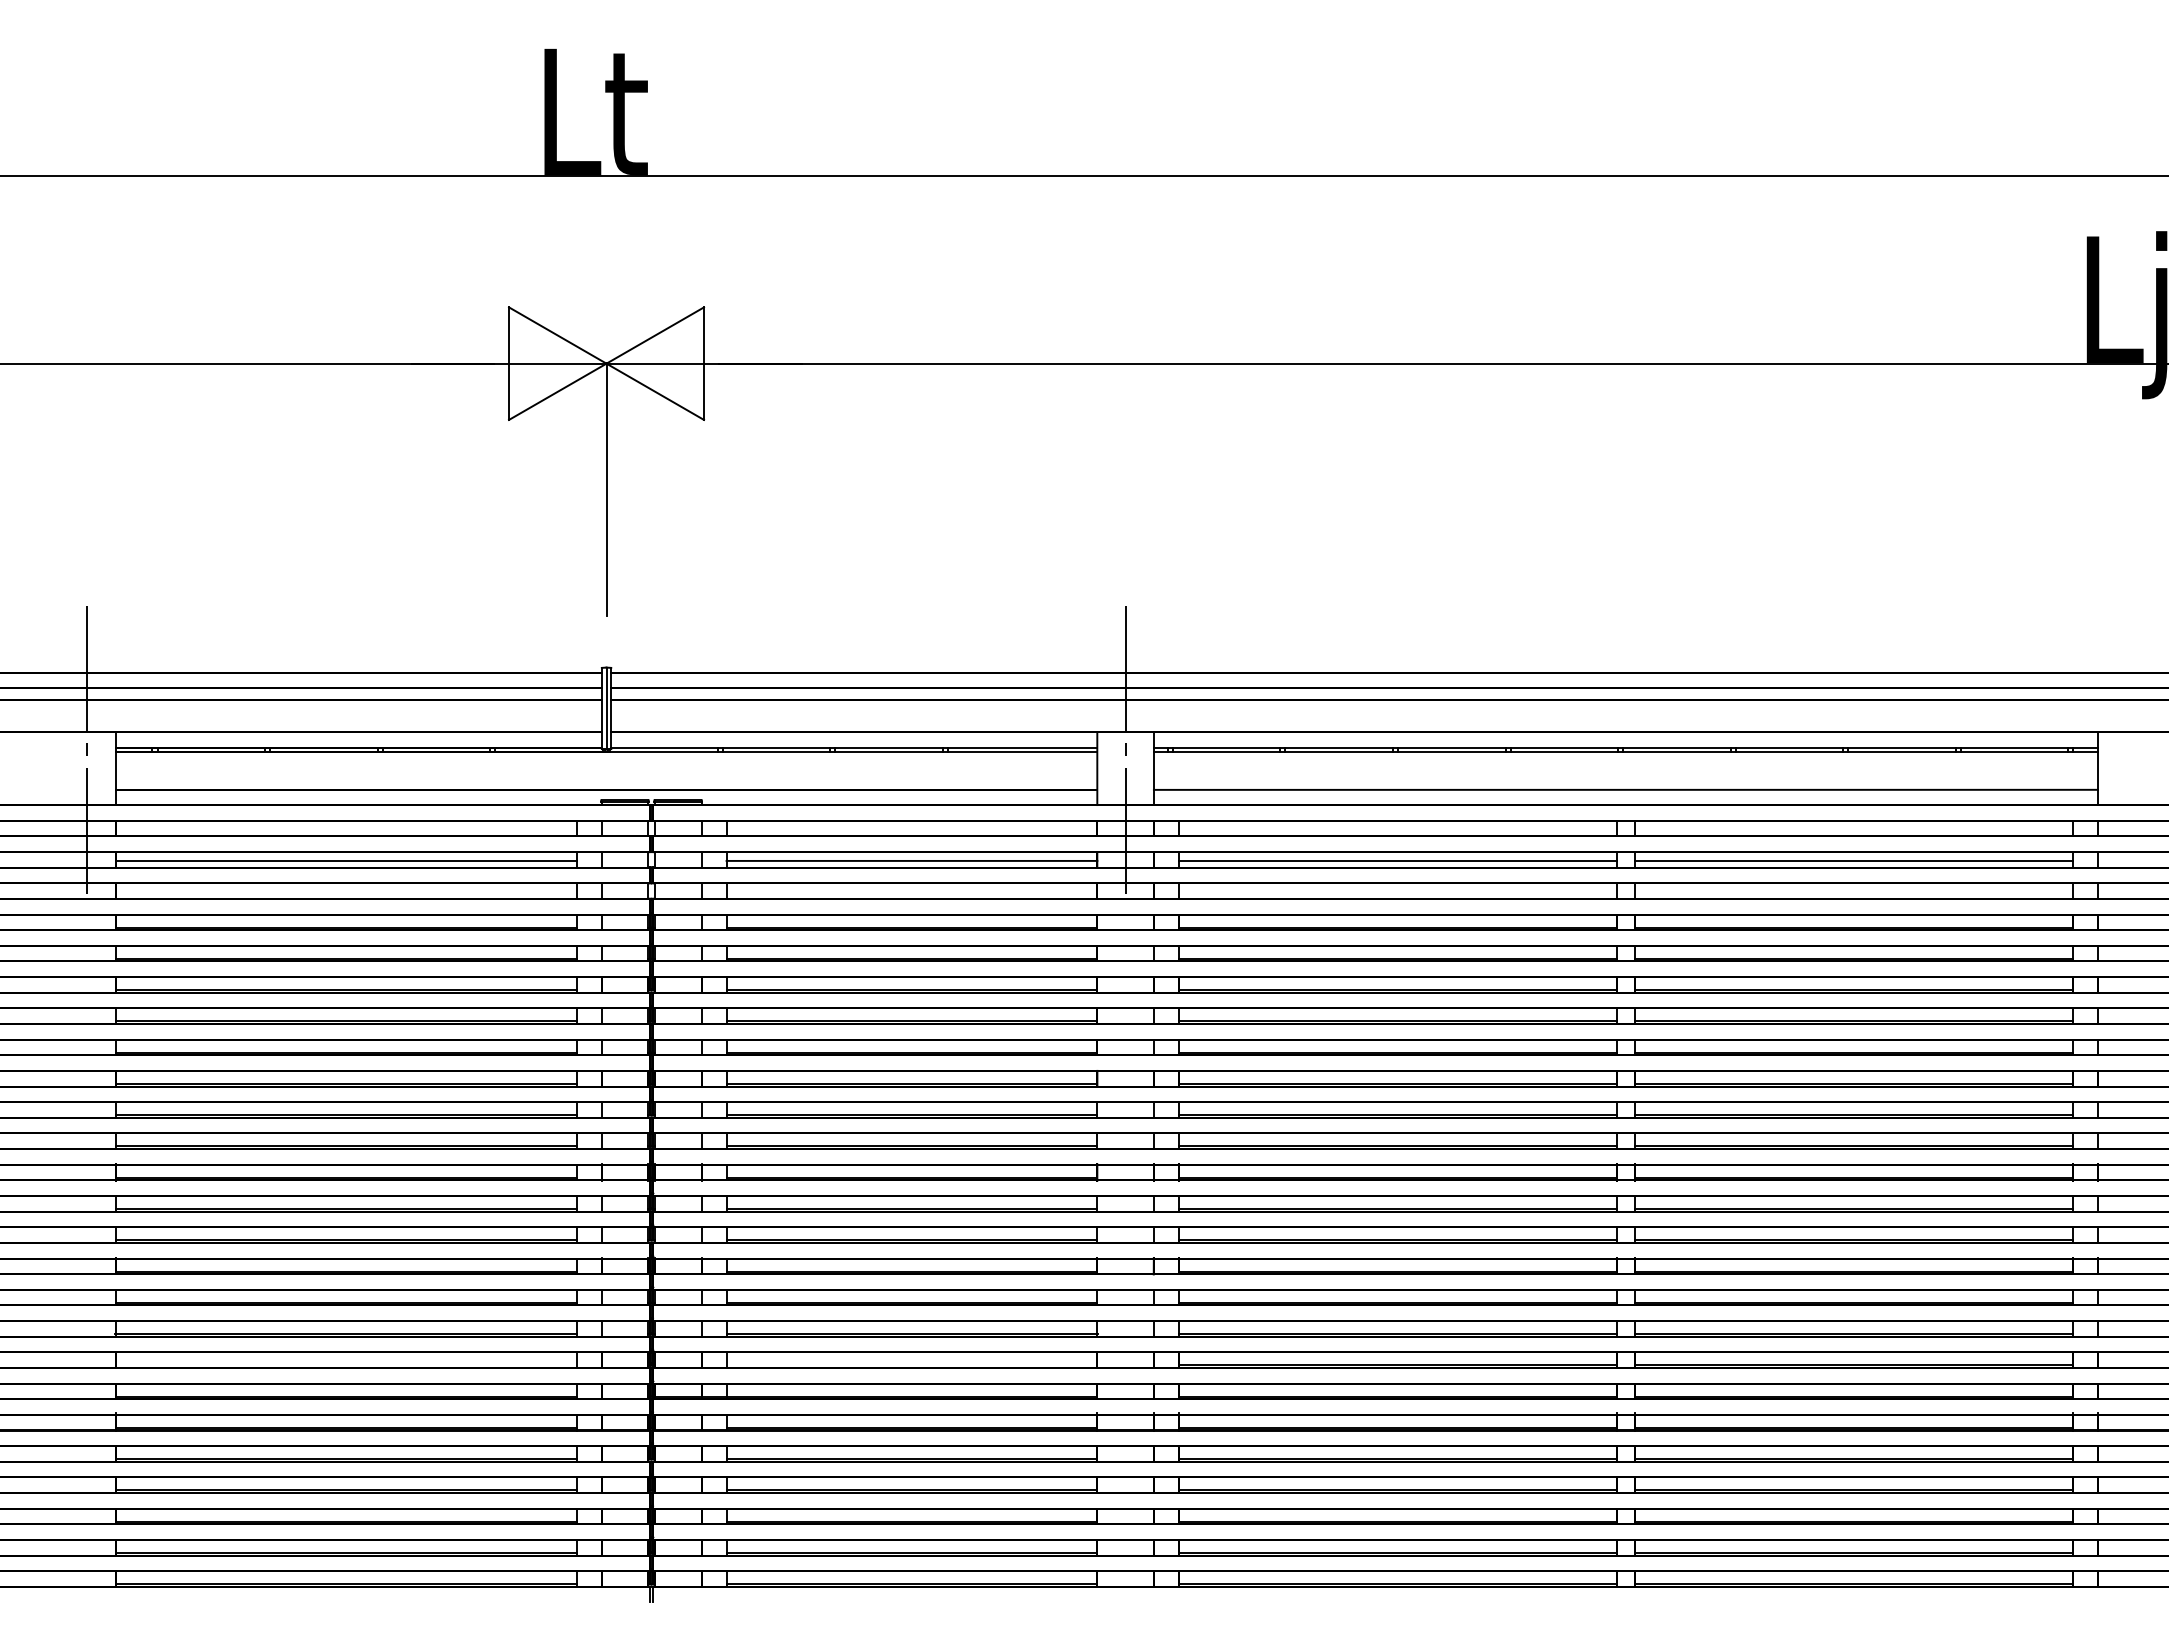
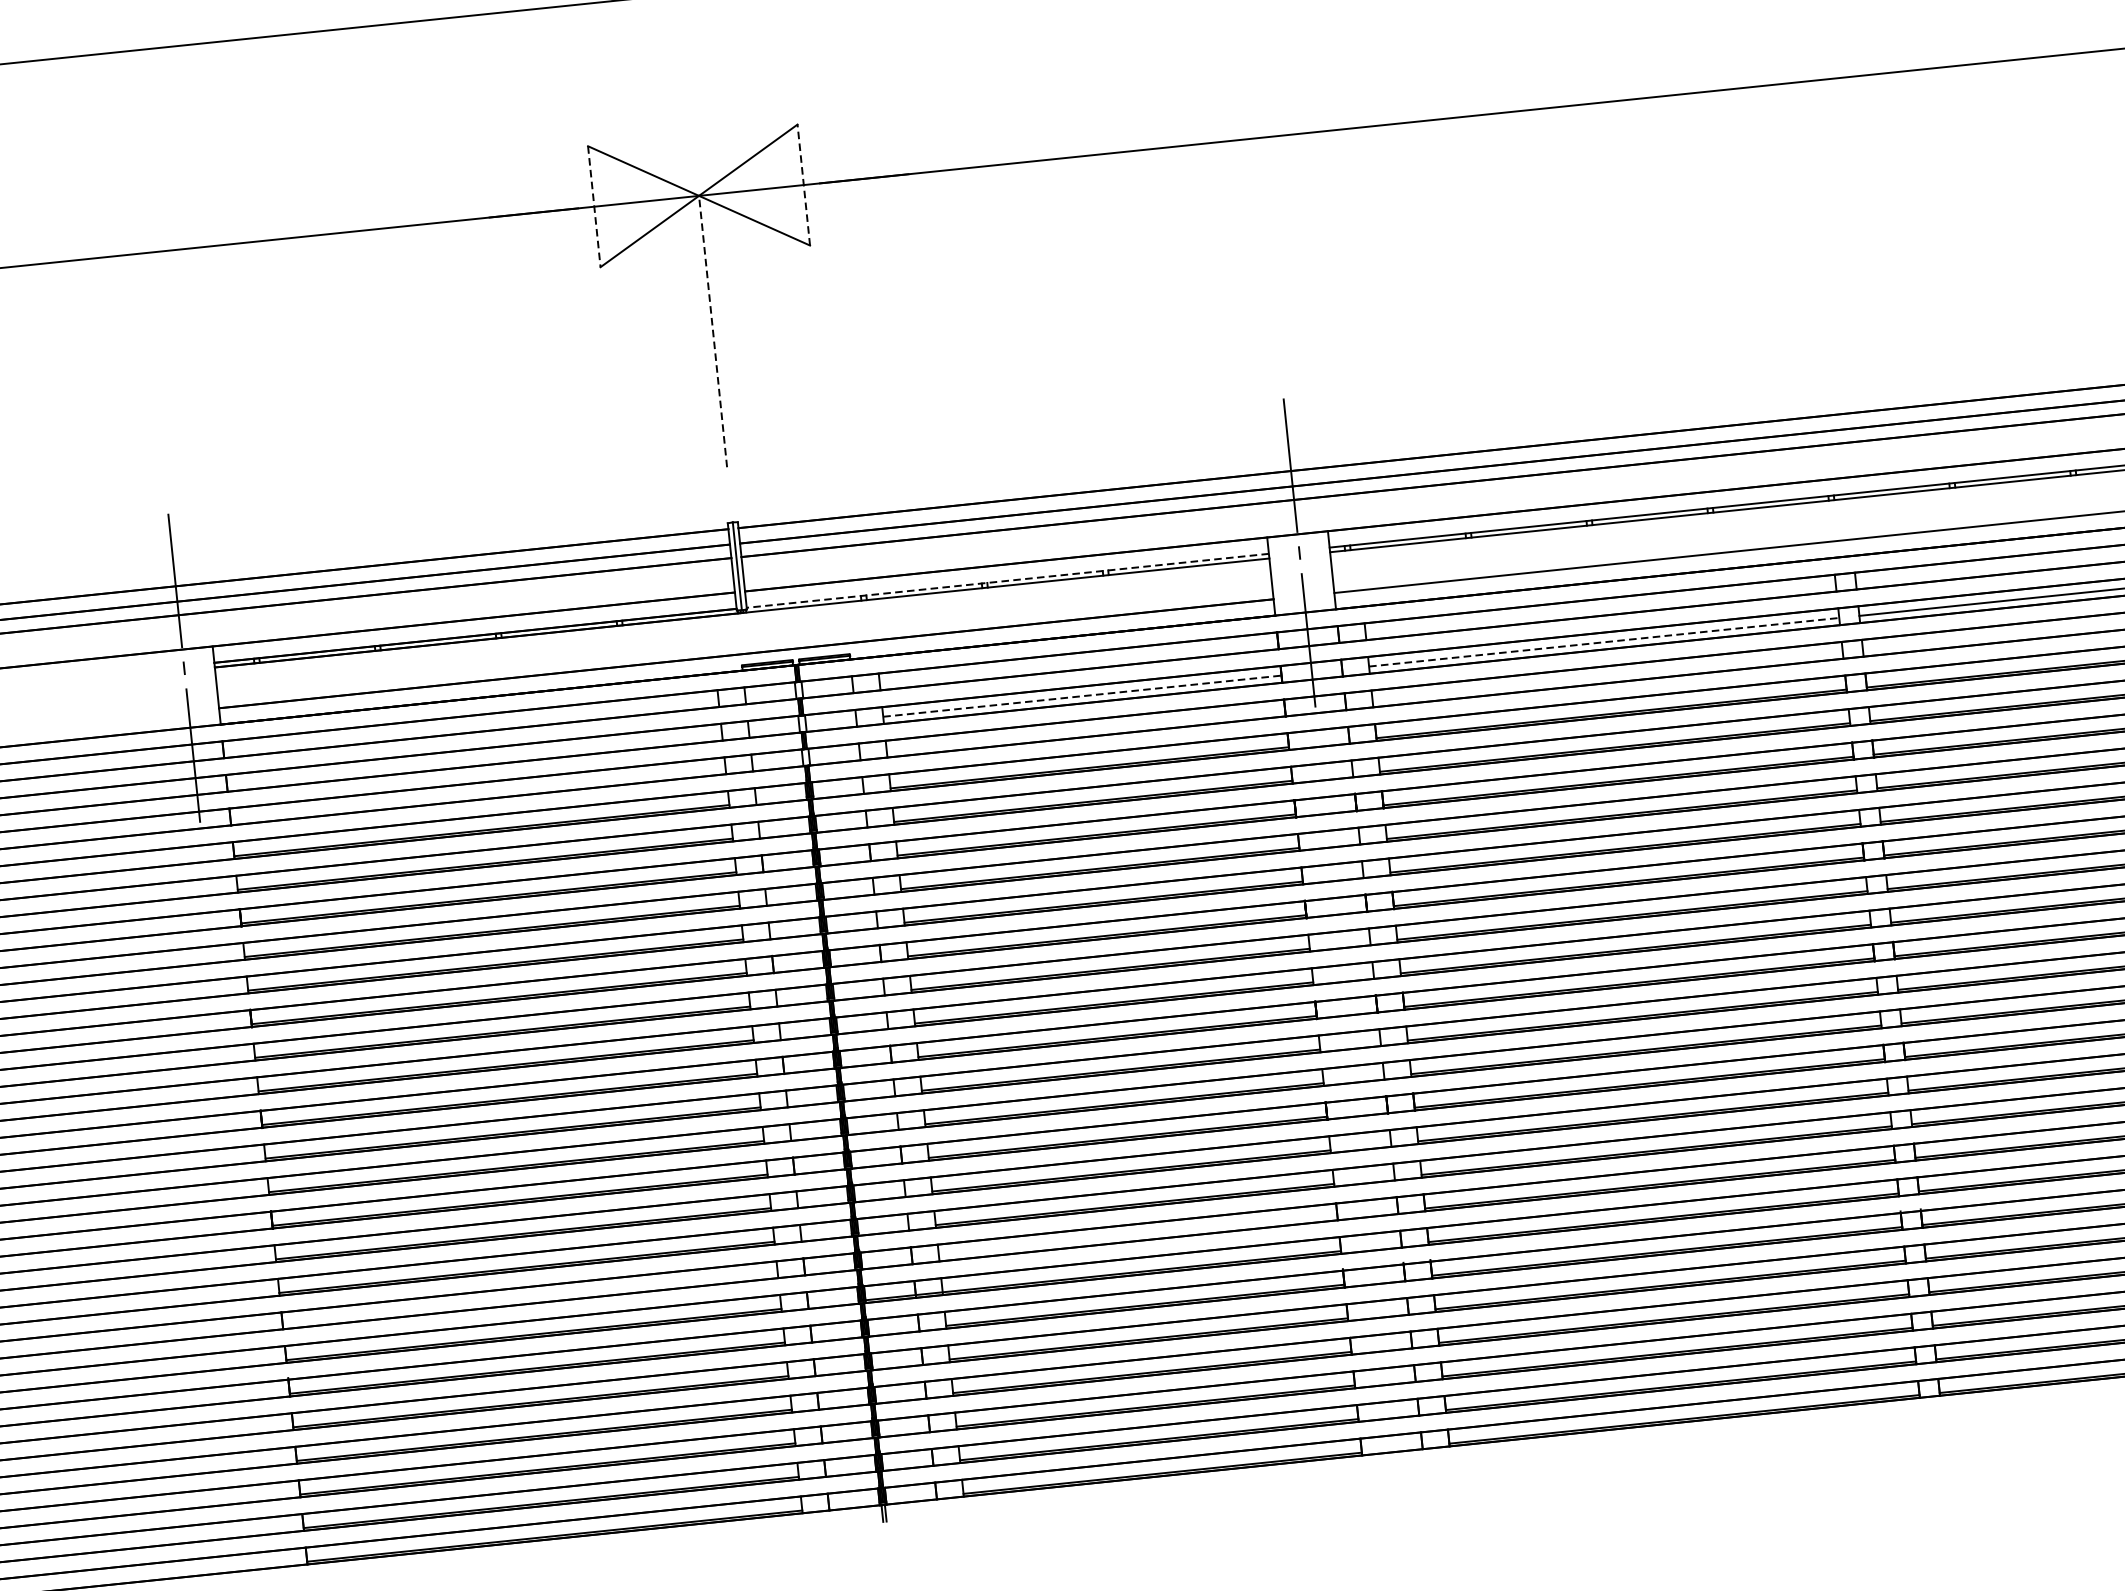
line: (704, 363) -> (804, 184), solid -> dashed
line: (509, 364) -> (594, 207), solid -> dashed
line: (606, 489) -> (712, 331), solid -> dashed
line: (853, 747) -> (1006, 580), solid -> dashed
line: (345, 860) -> (473, 758), removed
line: (912, 860) -> (1082, 695), solid -> dashed
line: (1397, 860) -> (1603, 641), solid -> dashed

